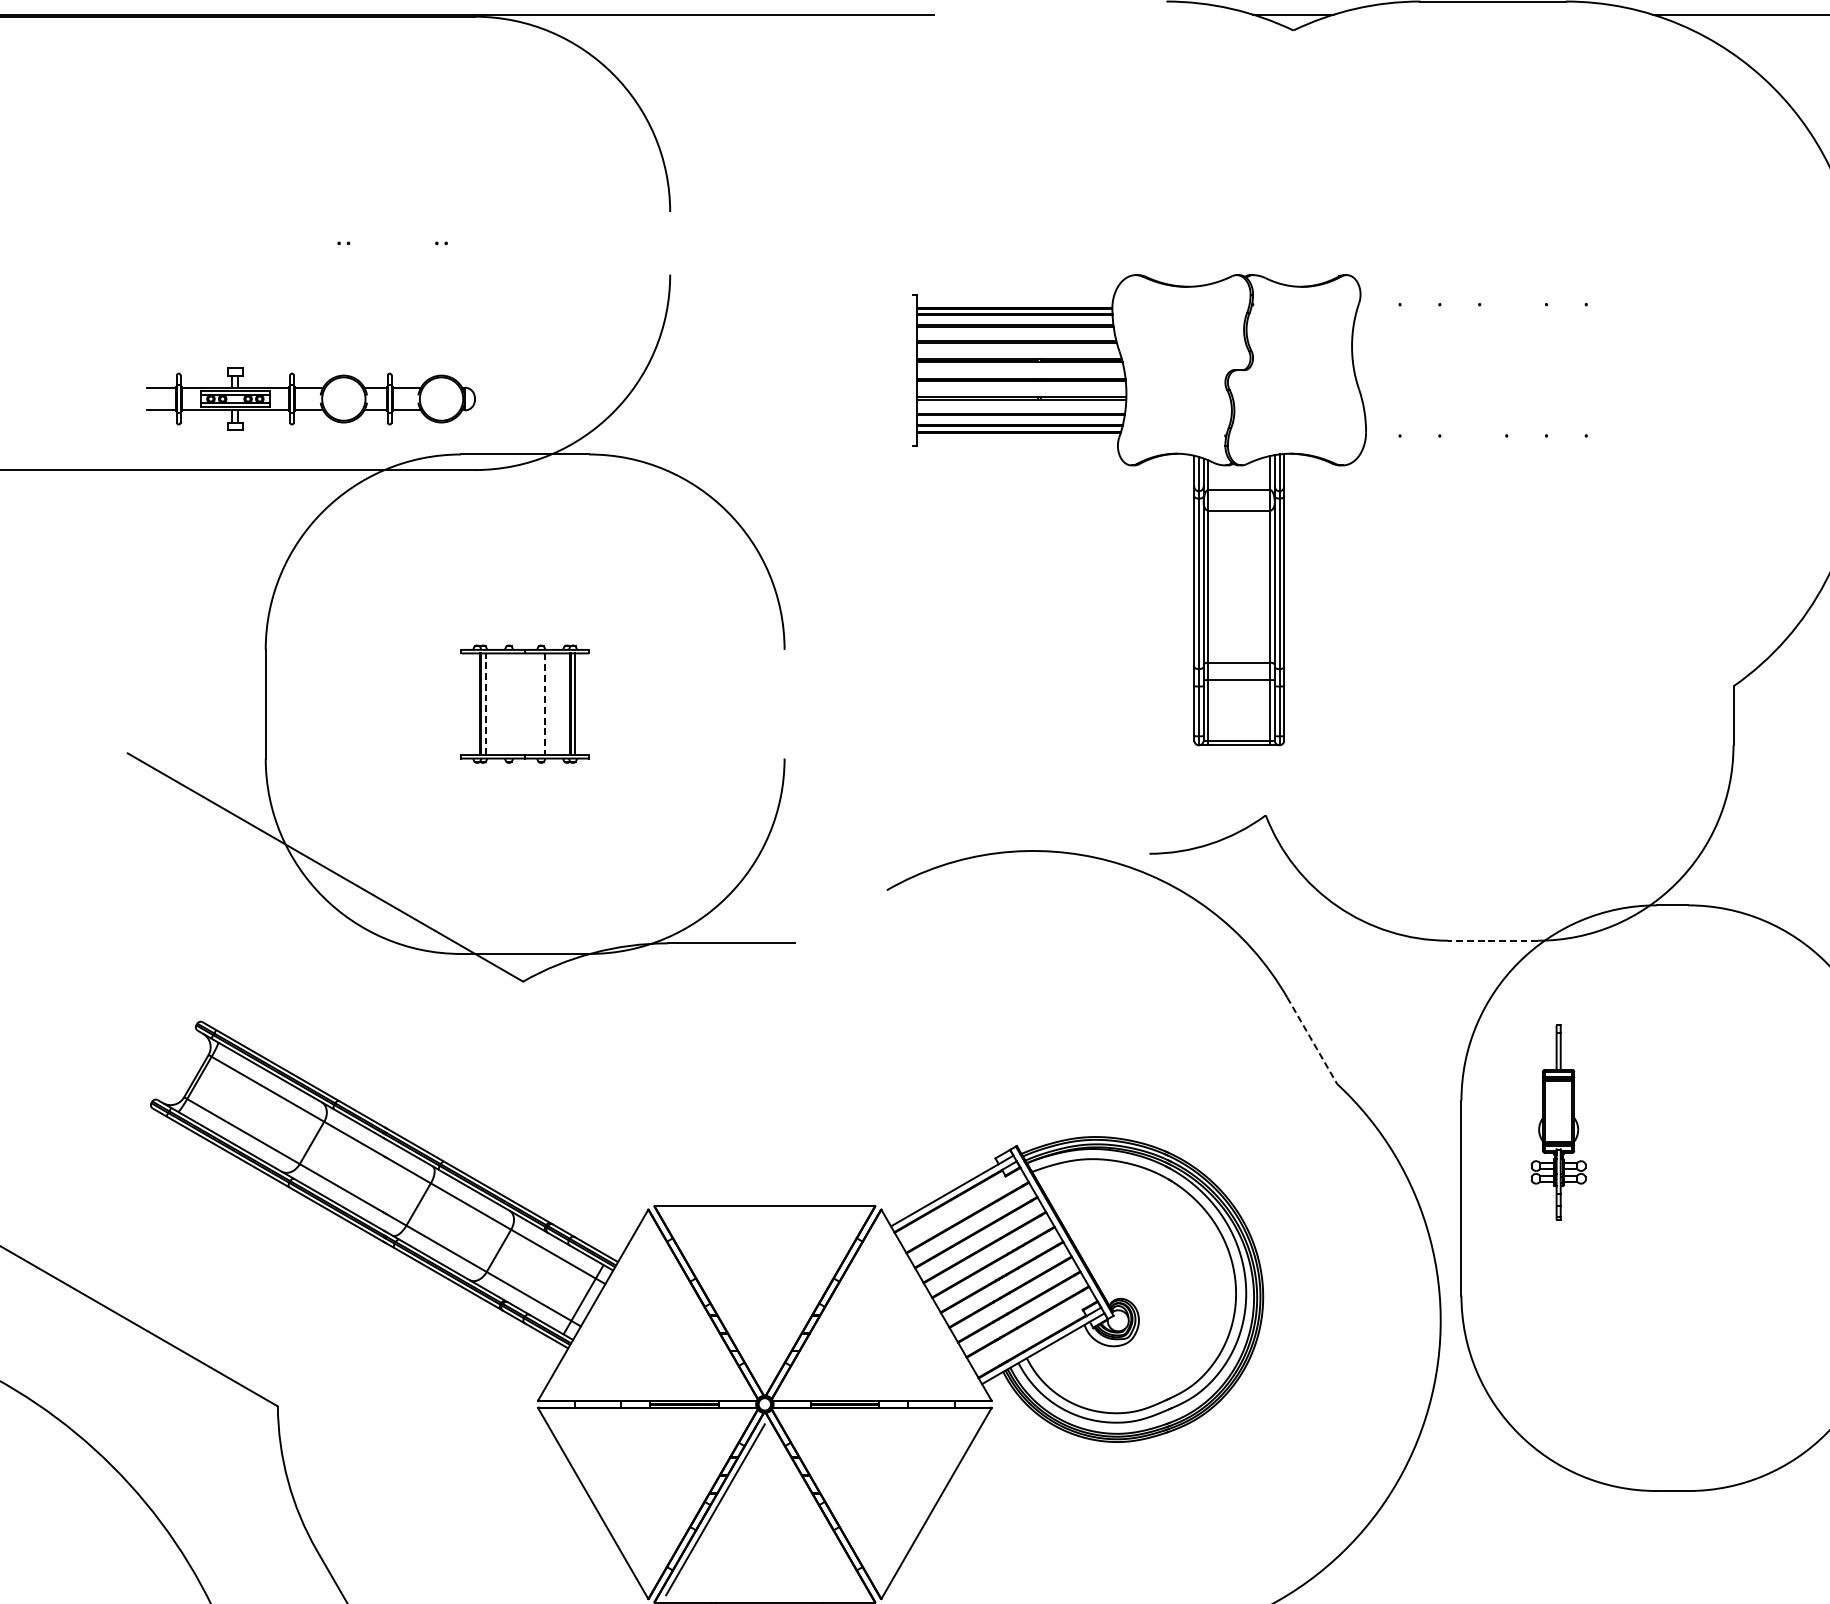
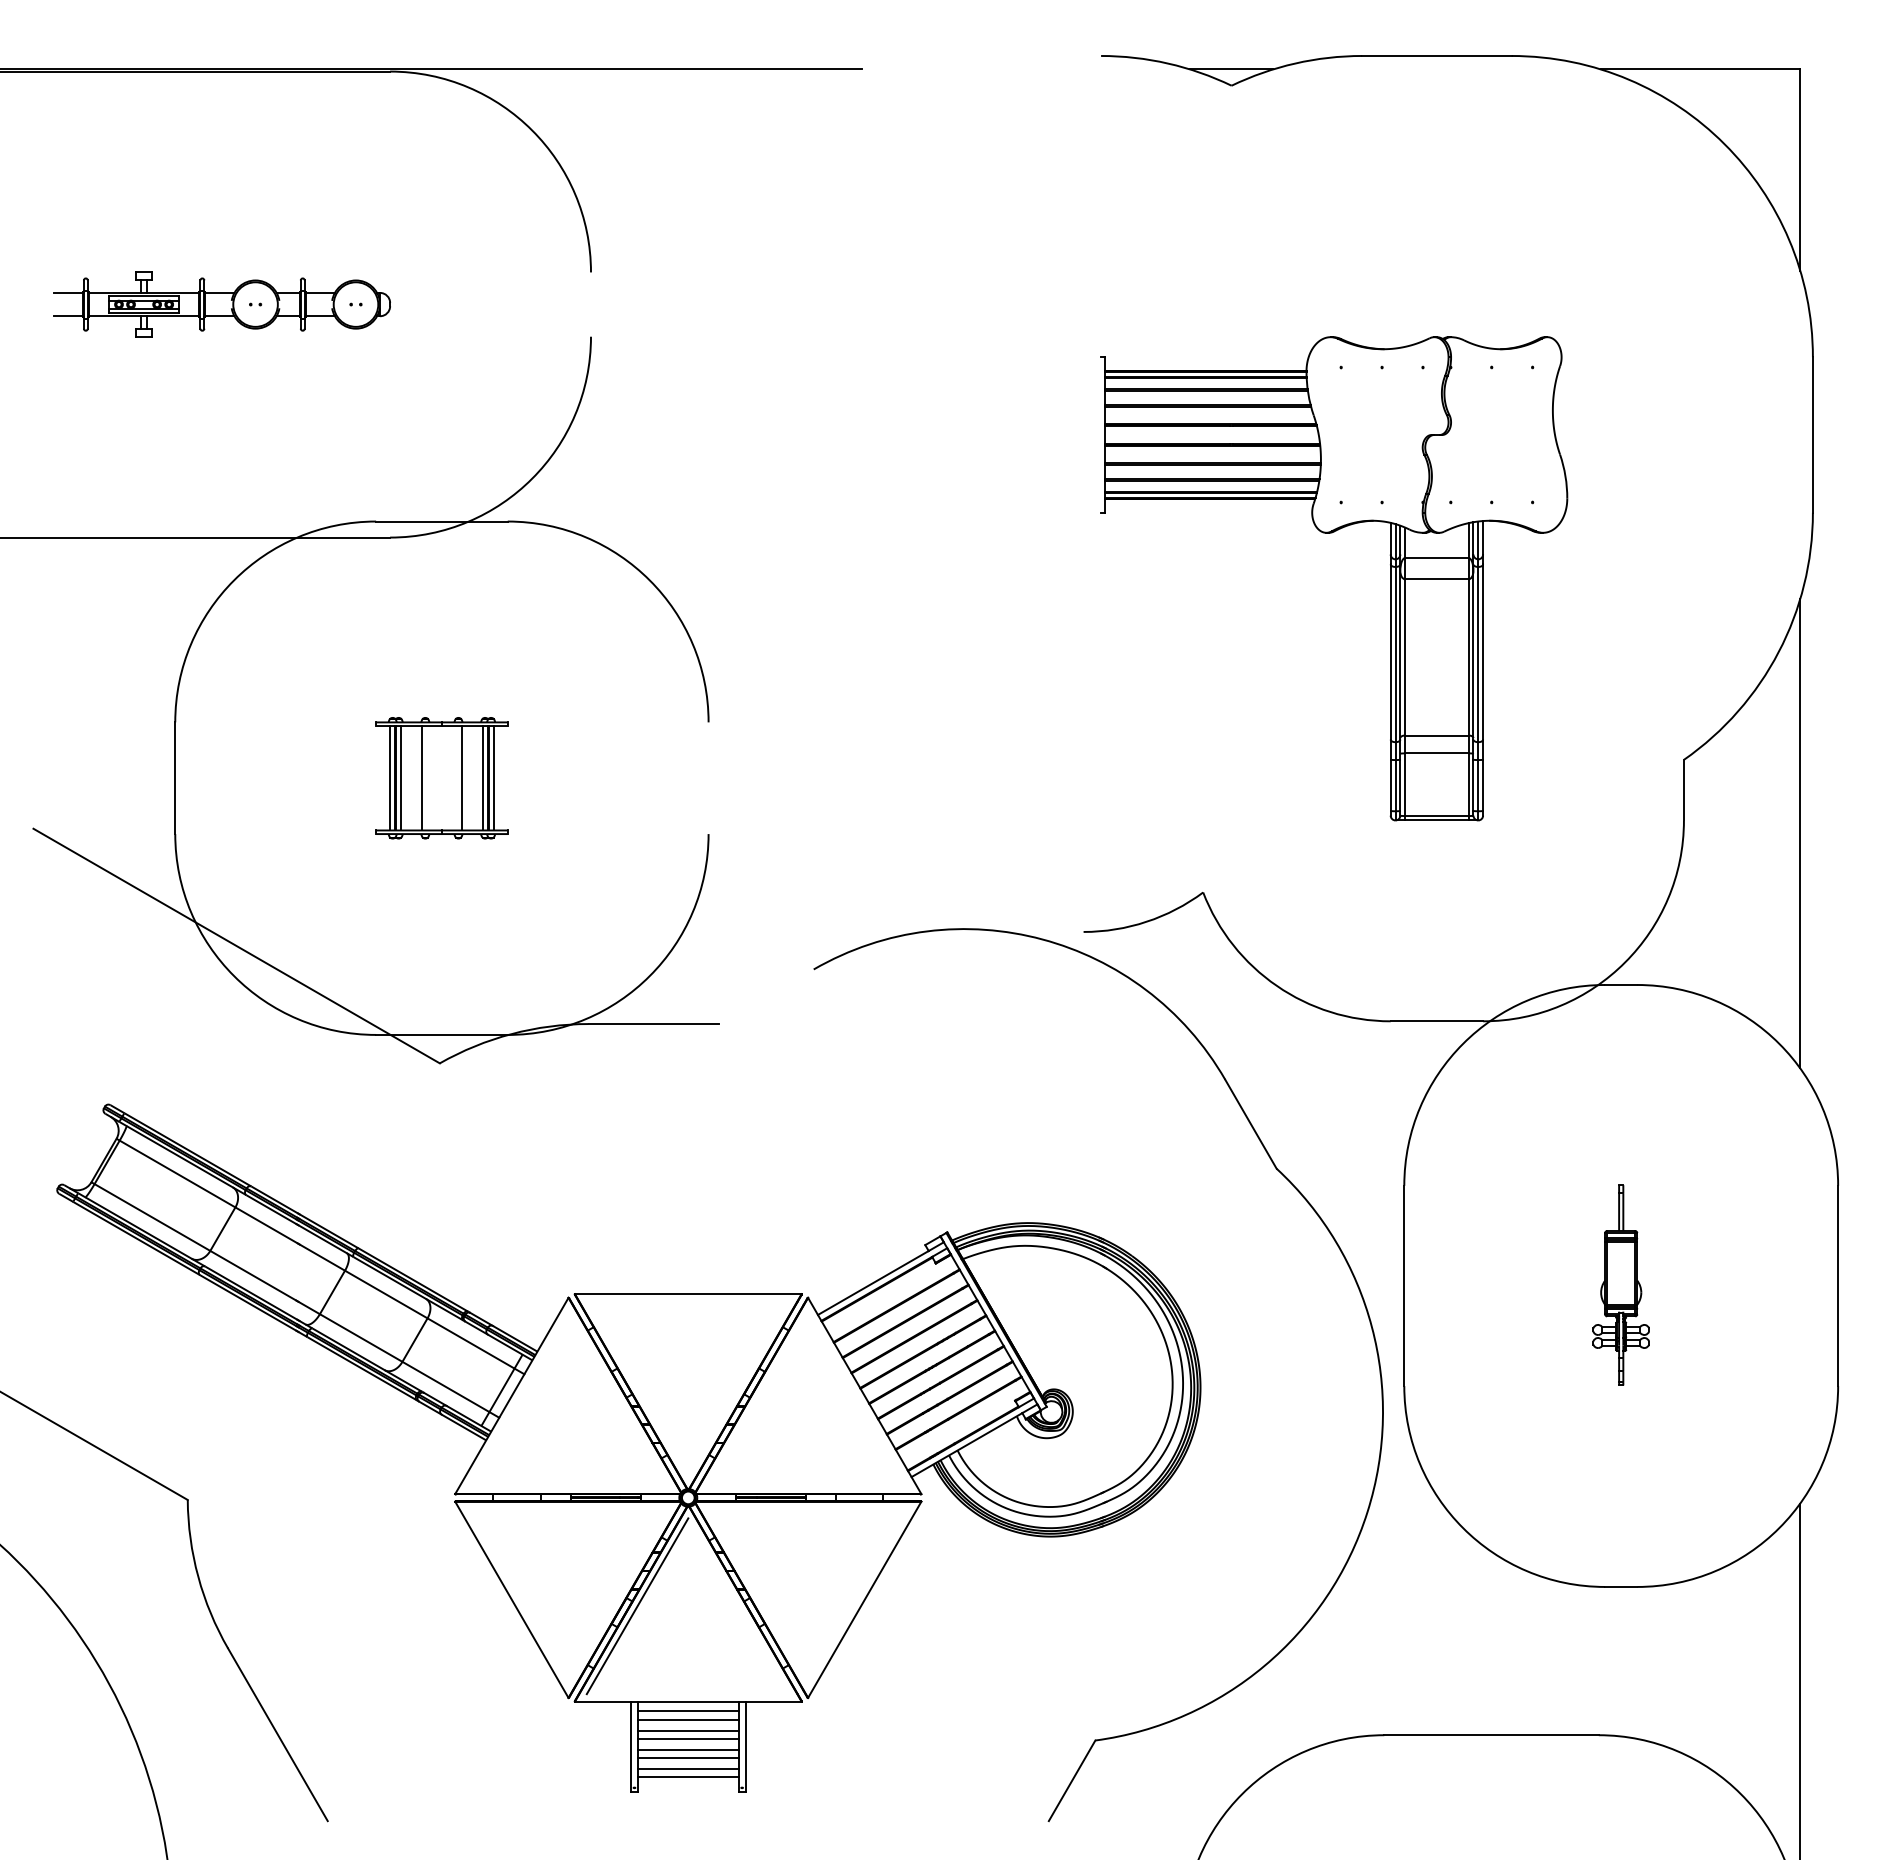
part: (310, 398) -> (221, 304), moved
part: (1137, 466) -> (1332, 533), moved
line: (485, 703) -> (401, 777), dashed -> solid
line: (475, 704) -> (390, 778), added
line: (505, 704) -> (421, 778), added
line: (545, 704) -> (462, 778), dashed -> solid
line: (564, 704) -> (482, 778), added
line: (1492, 940) -> (1436, 1021), dashed -> solid
line: (1312, 1041) -> (1251, 1124), dashed -> solid
part: (1557, 1121) -> (1620, 1284), moved

